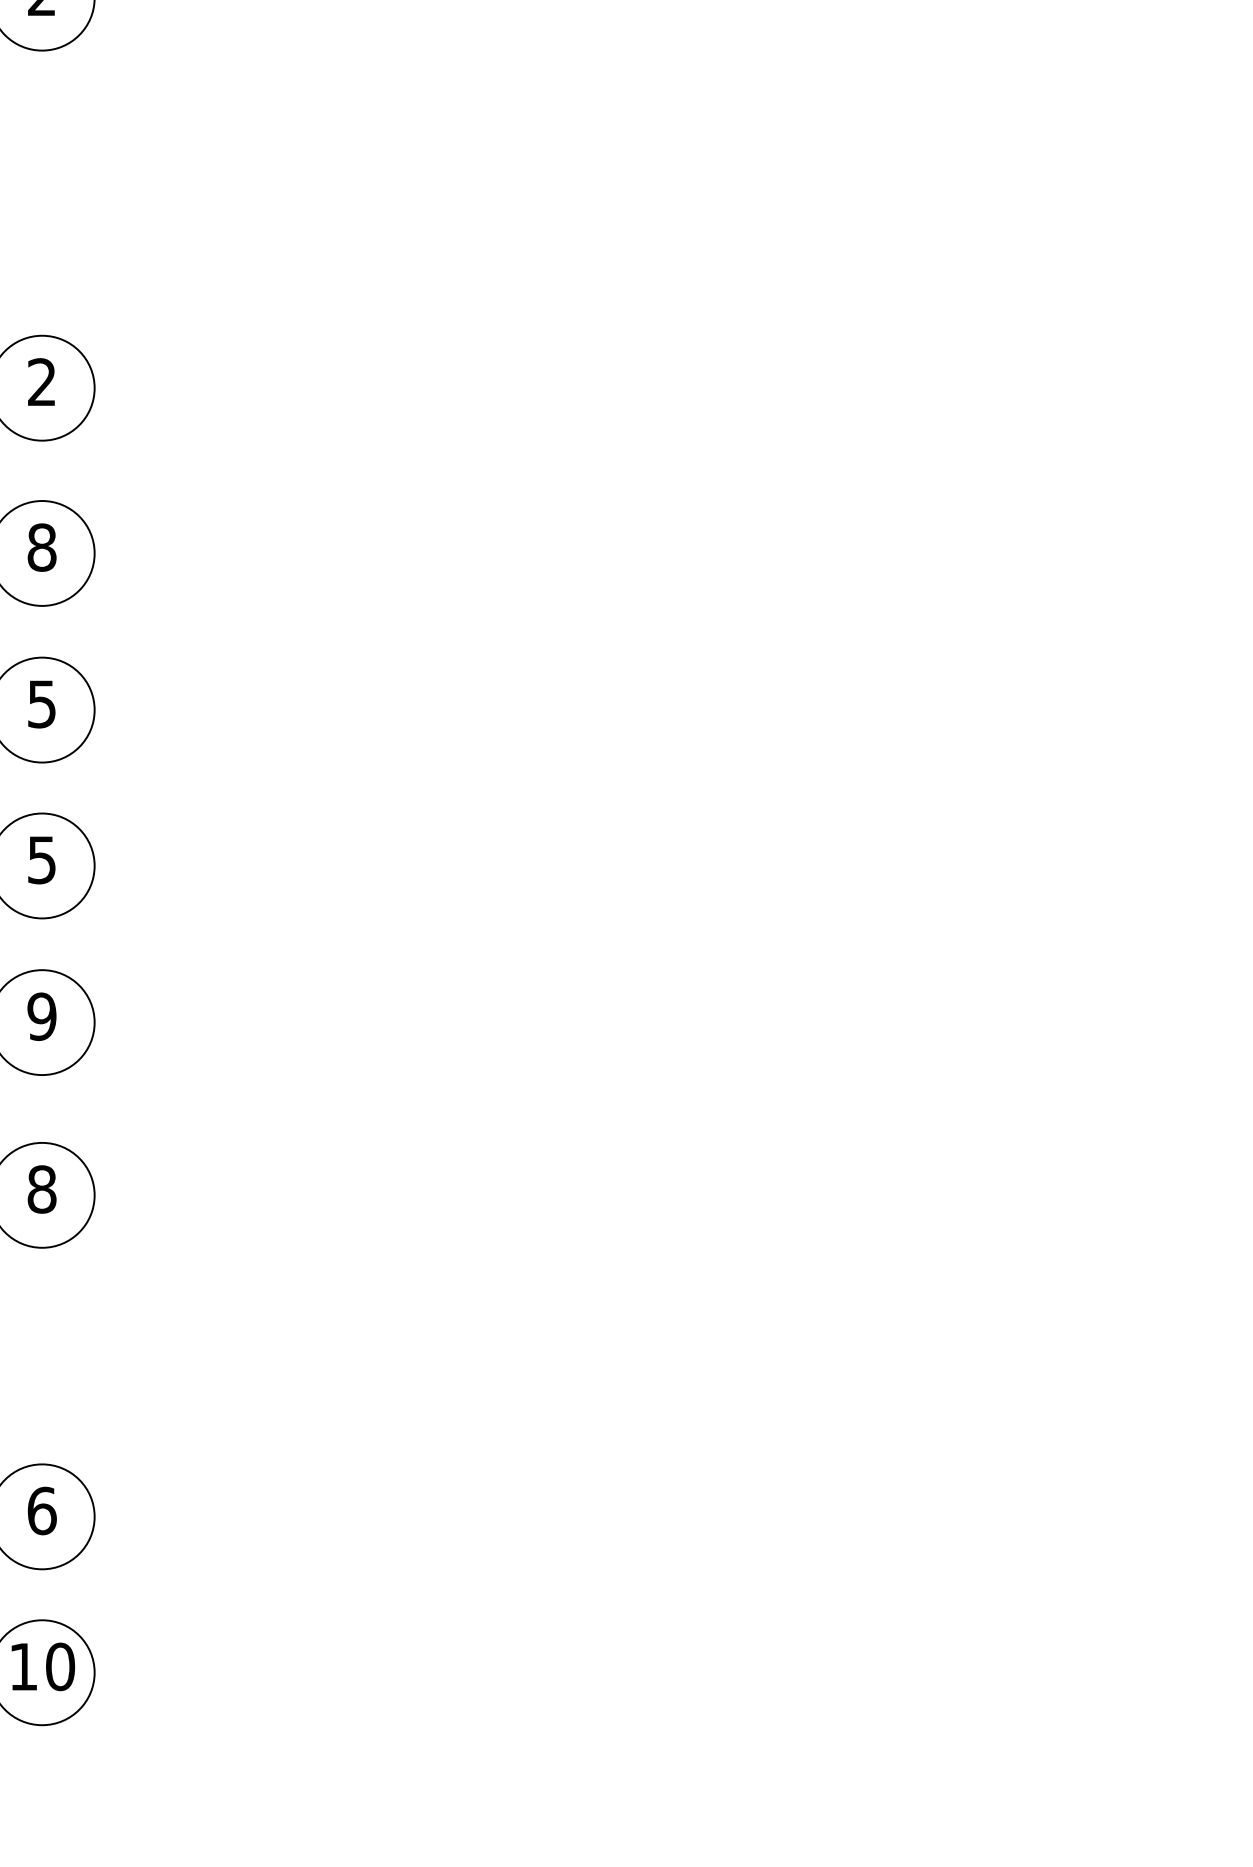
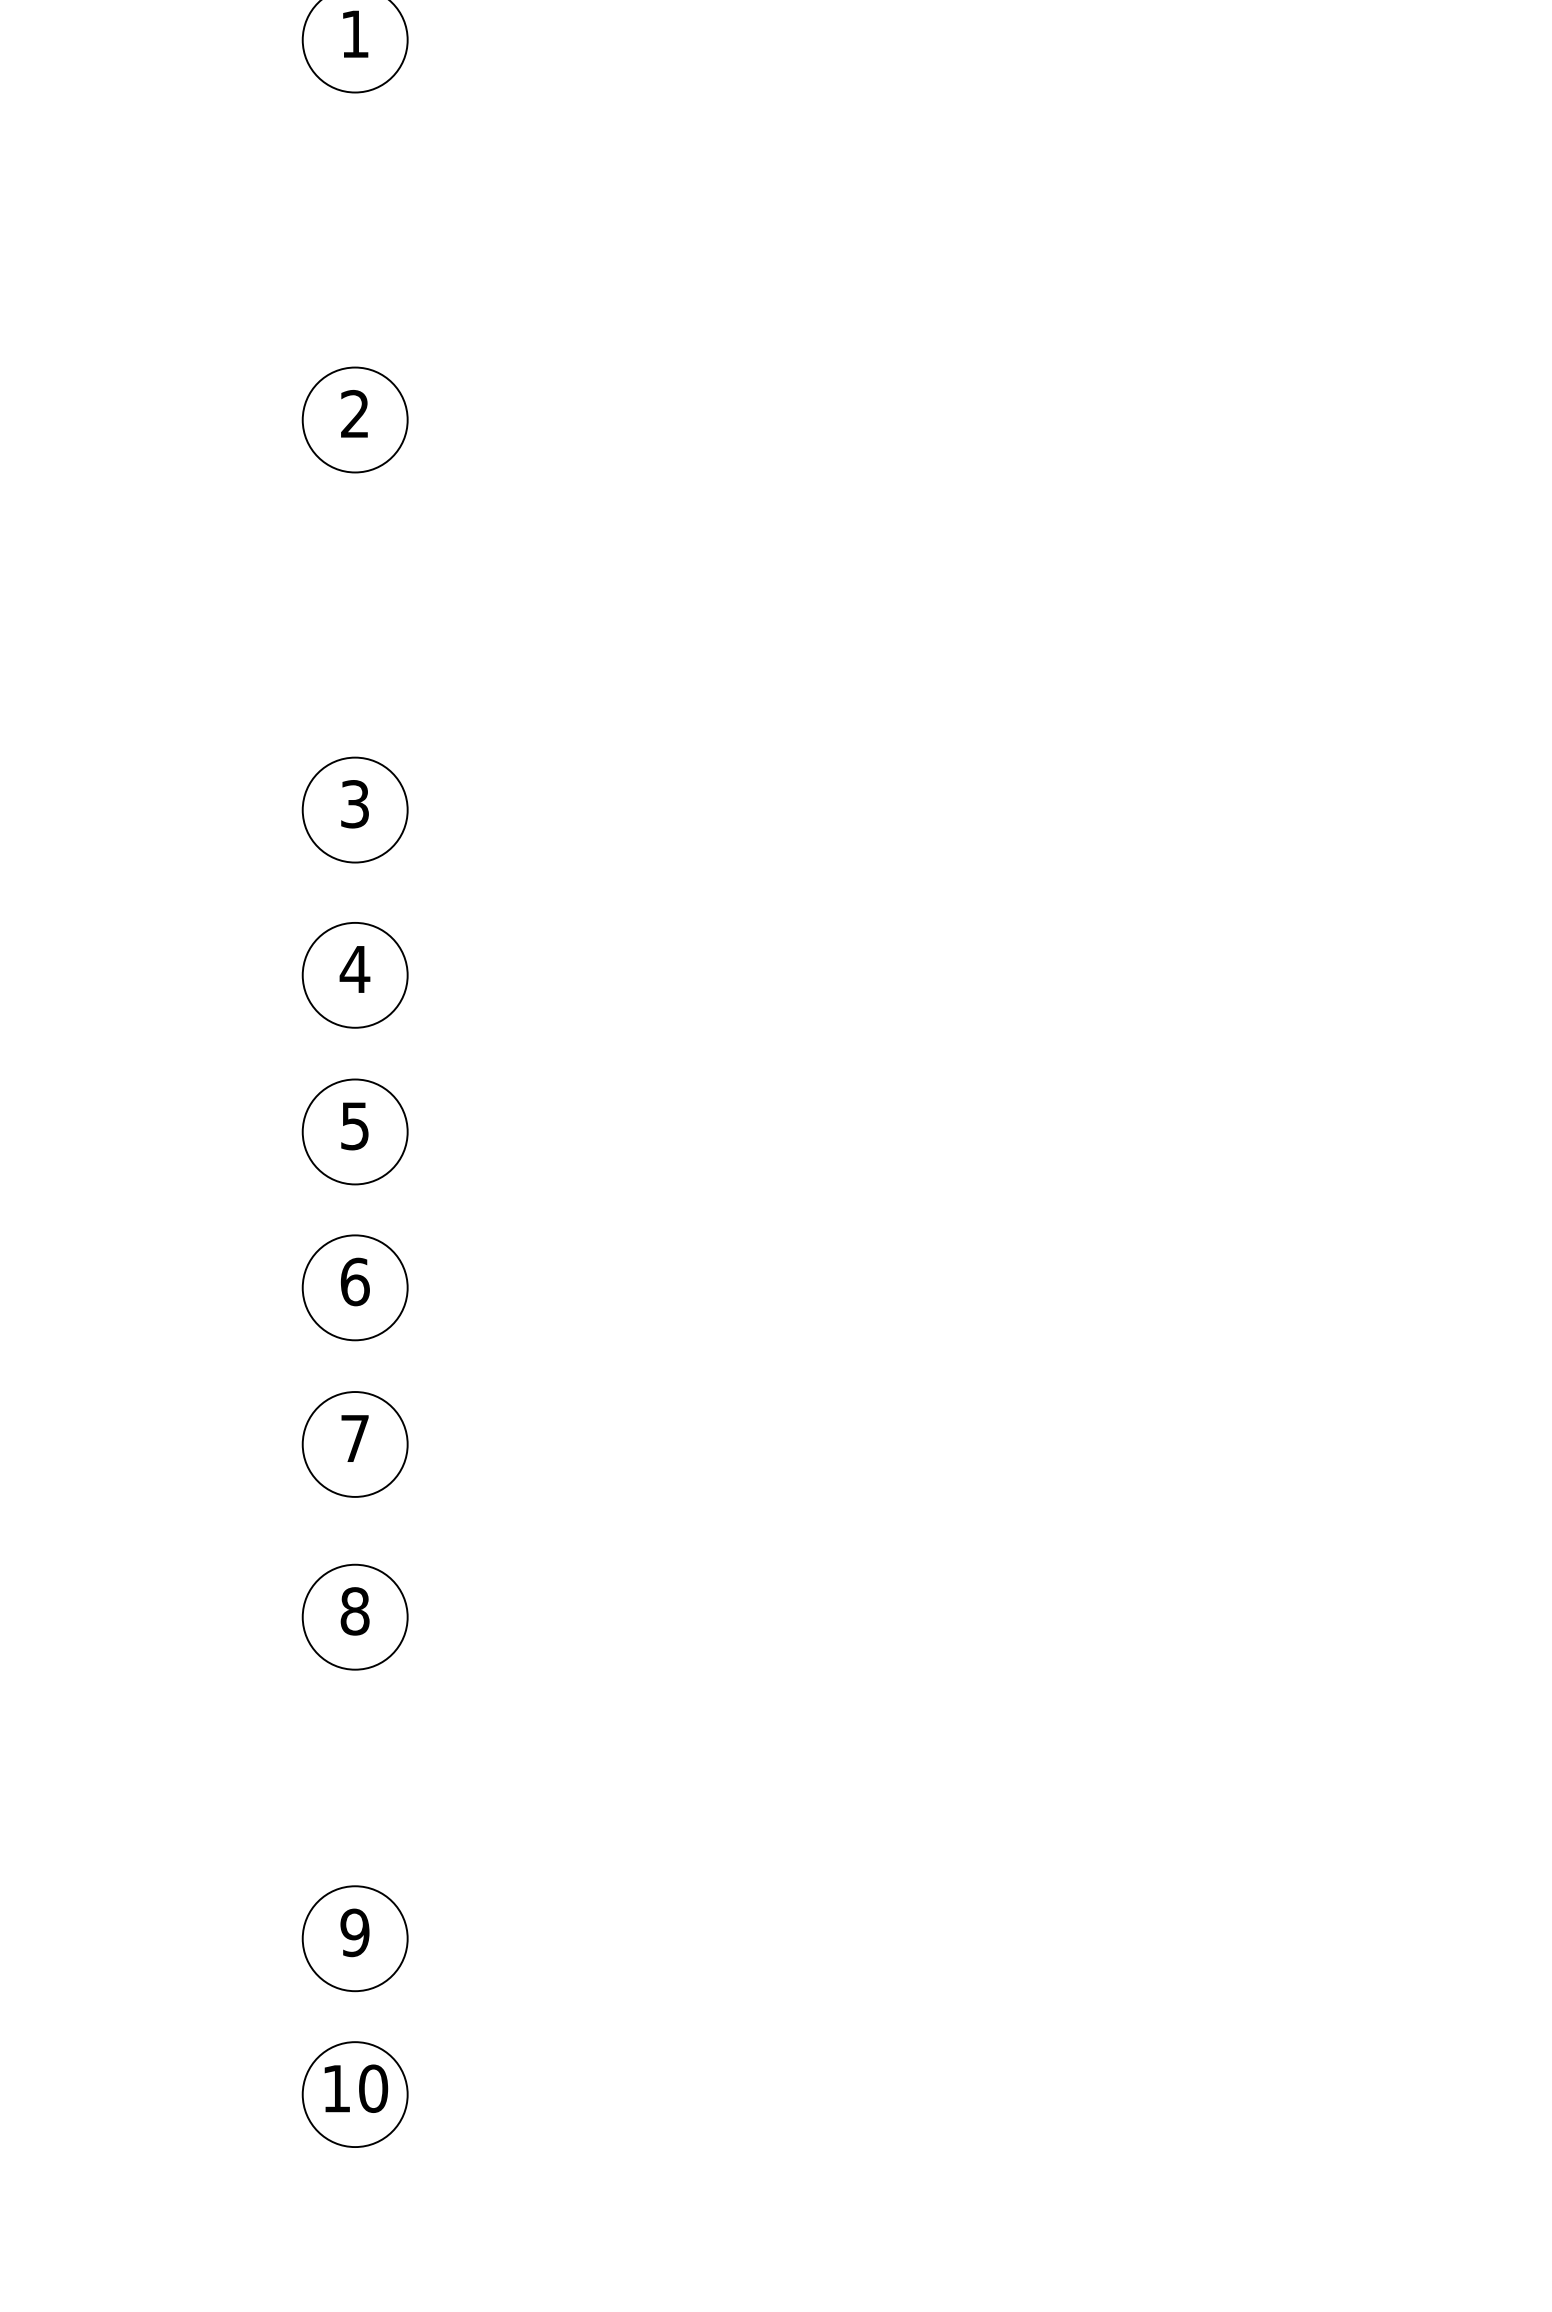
text: (41, 382) -> (354, 804), 2 -> 3
text: (41, 547) -> (354, 969), 8 -> 4
text: (41, 859) -> (354, 1281), 5 -> 6
text: (41, 1016) -> (354, 1438), 9 -> 7
text: (41, 1510) -> (354, 1932), 6 -> 9

